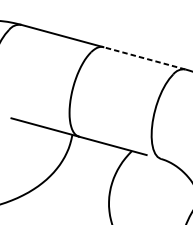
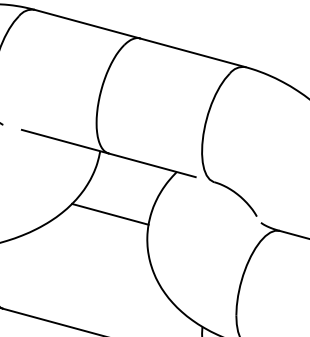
line: (144, 58) -> (192, 52), dashed -> solid
line: (80, 183) -> (110, 213), added

